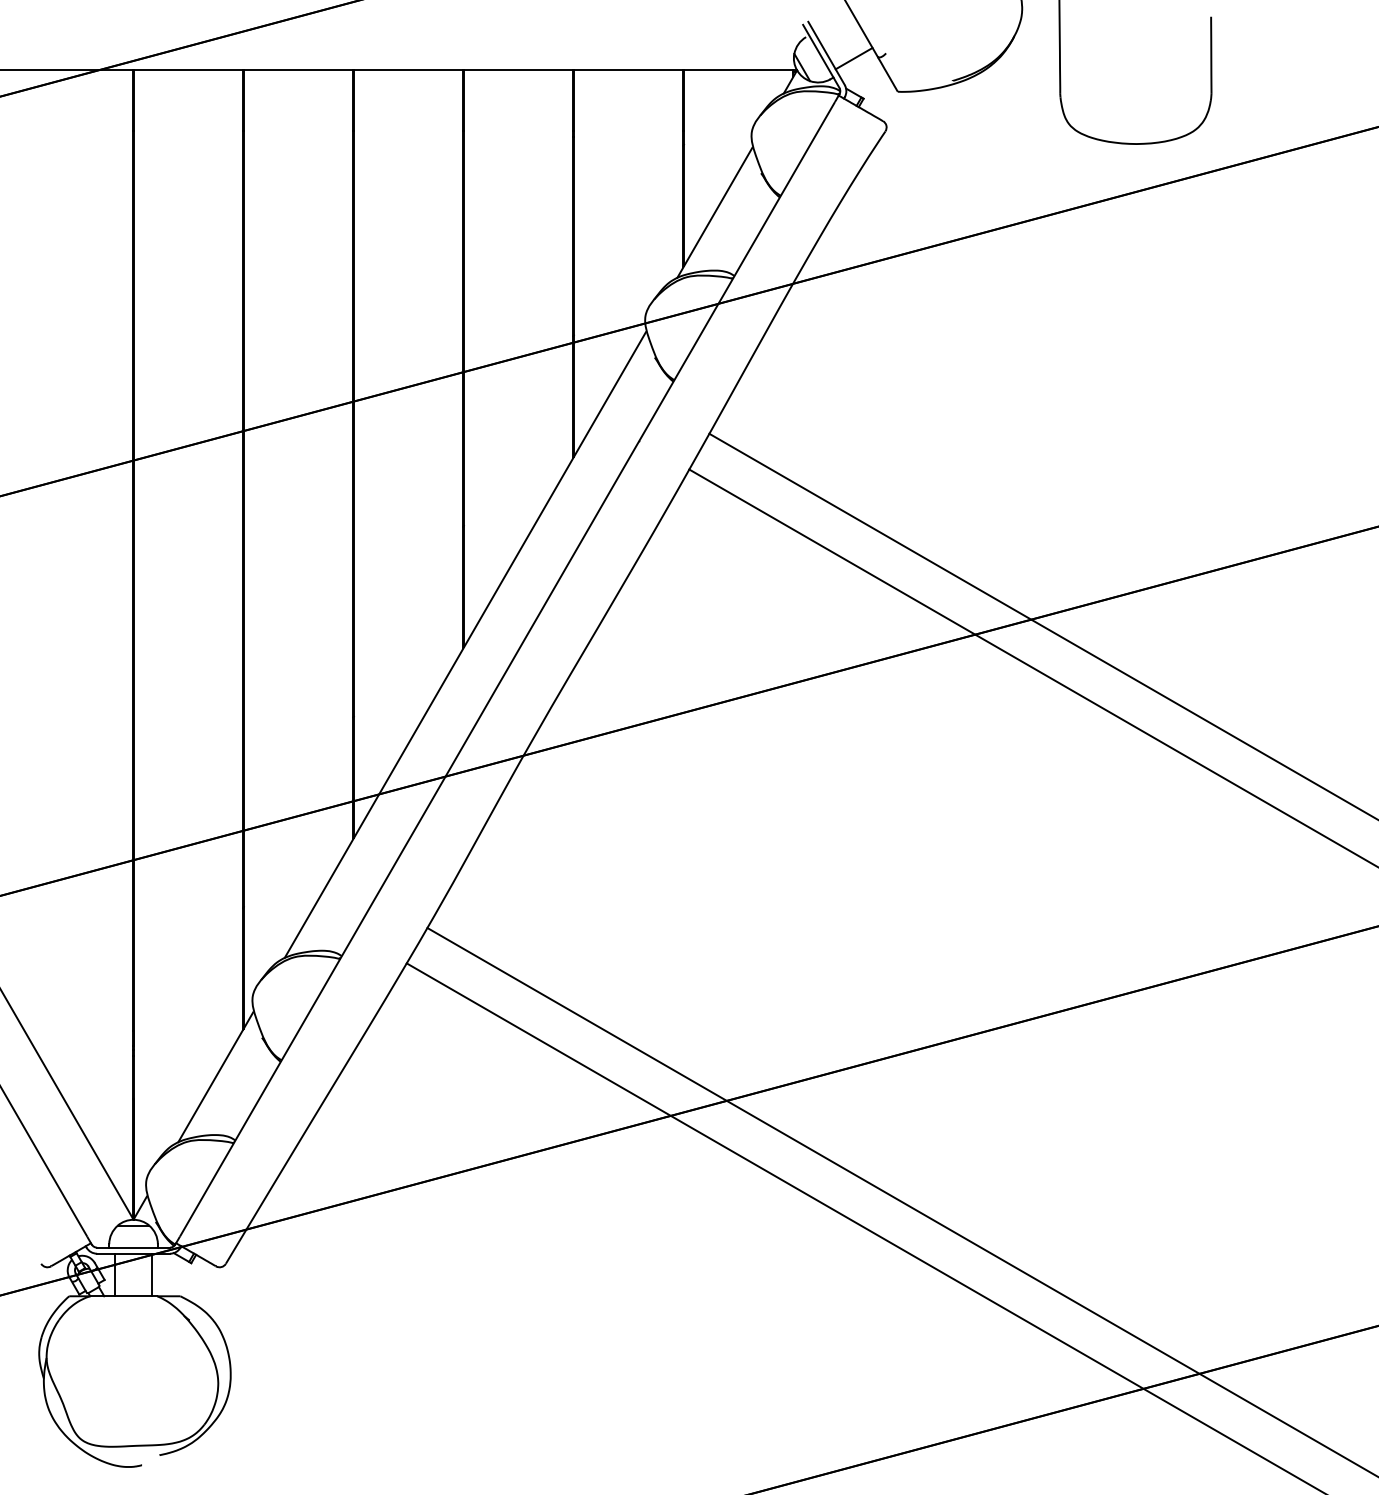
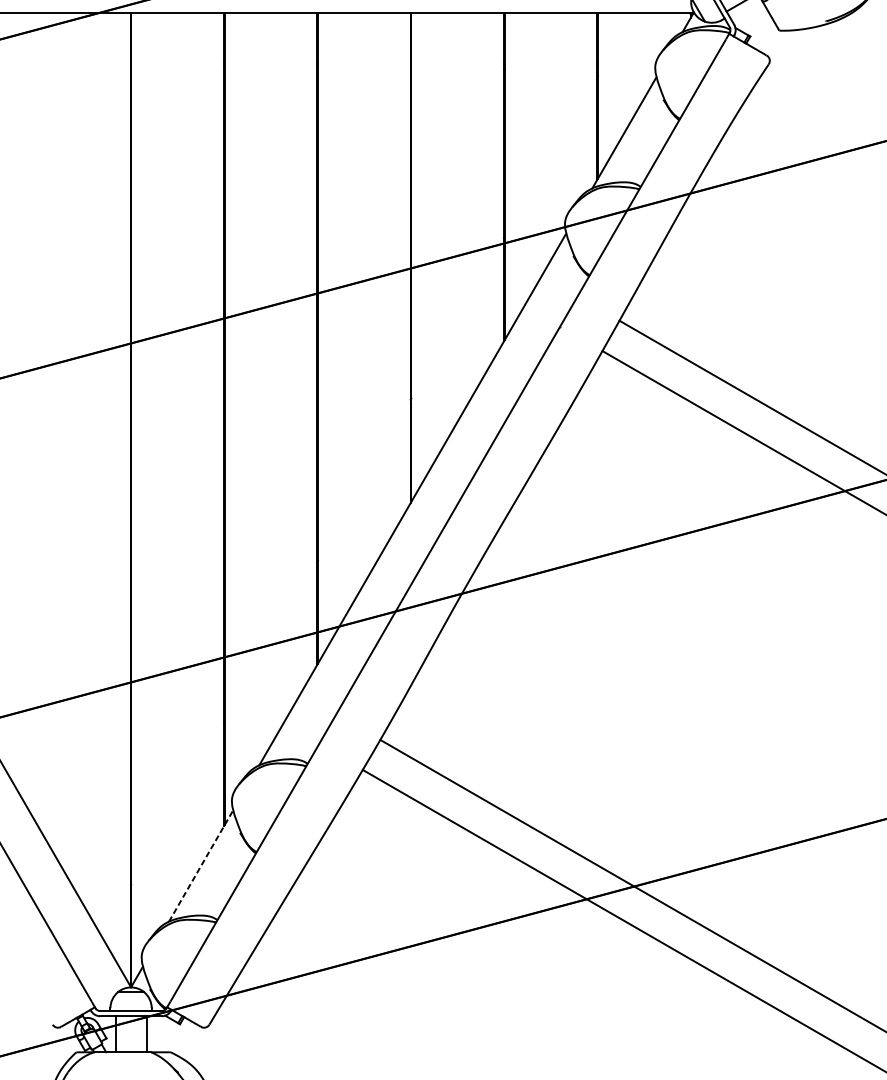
line: (215, 1077) -> (200, 866), solid -> dashed

